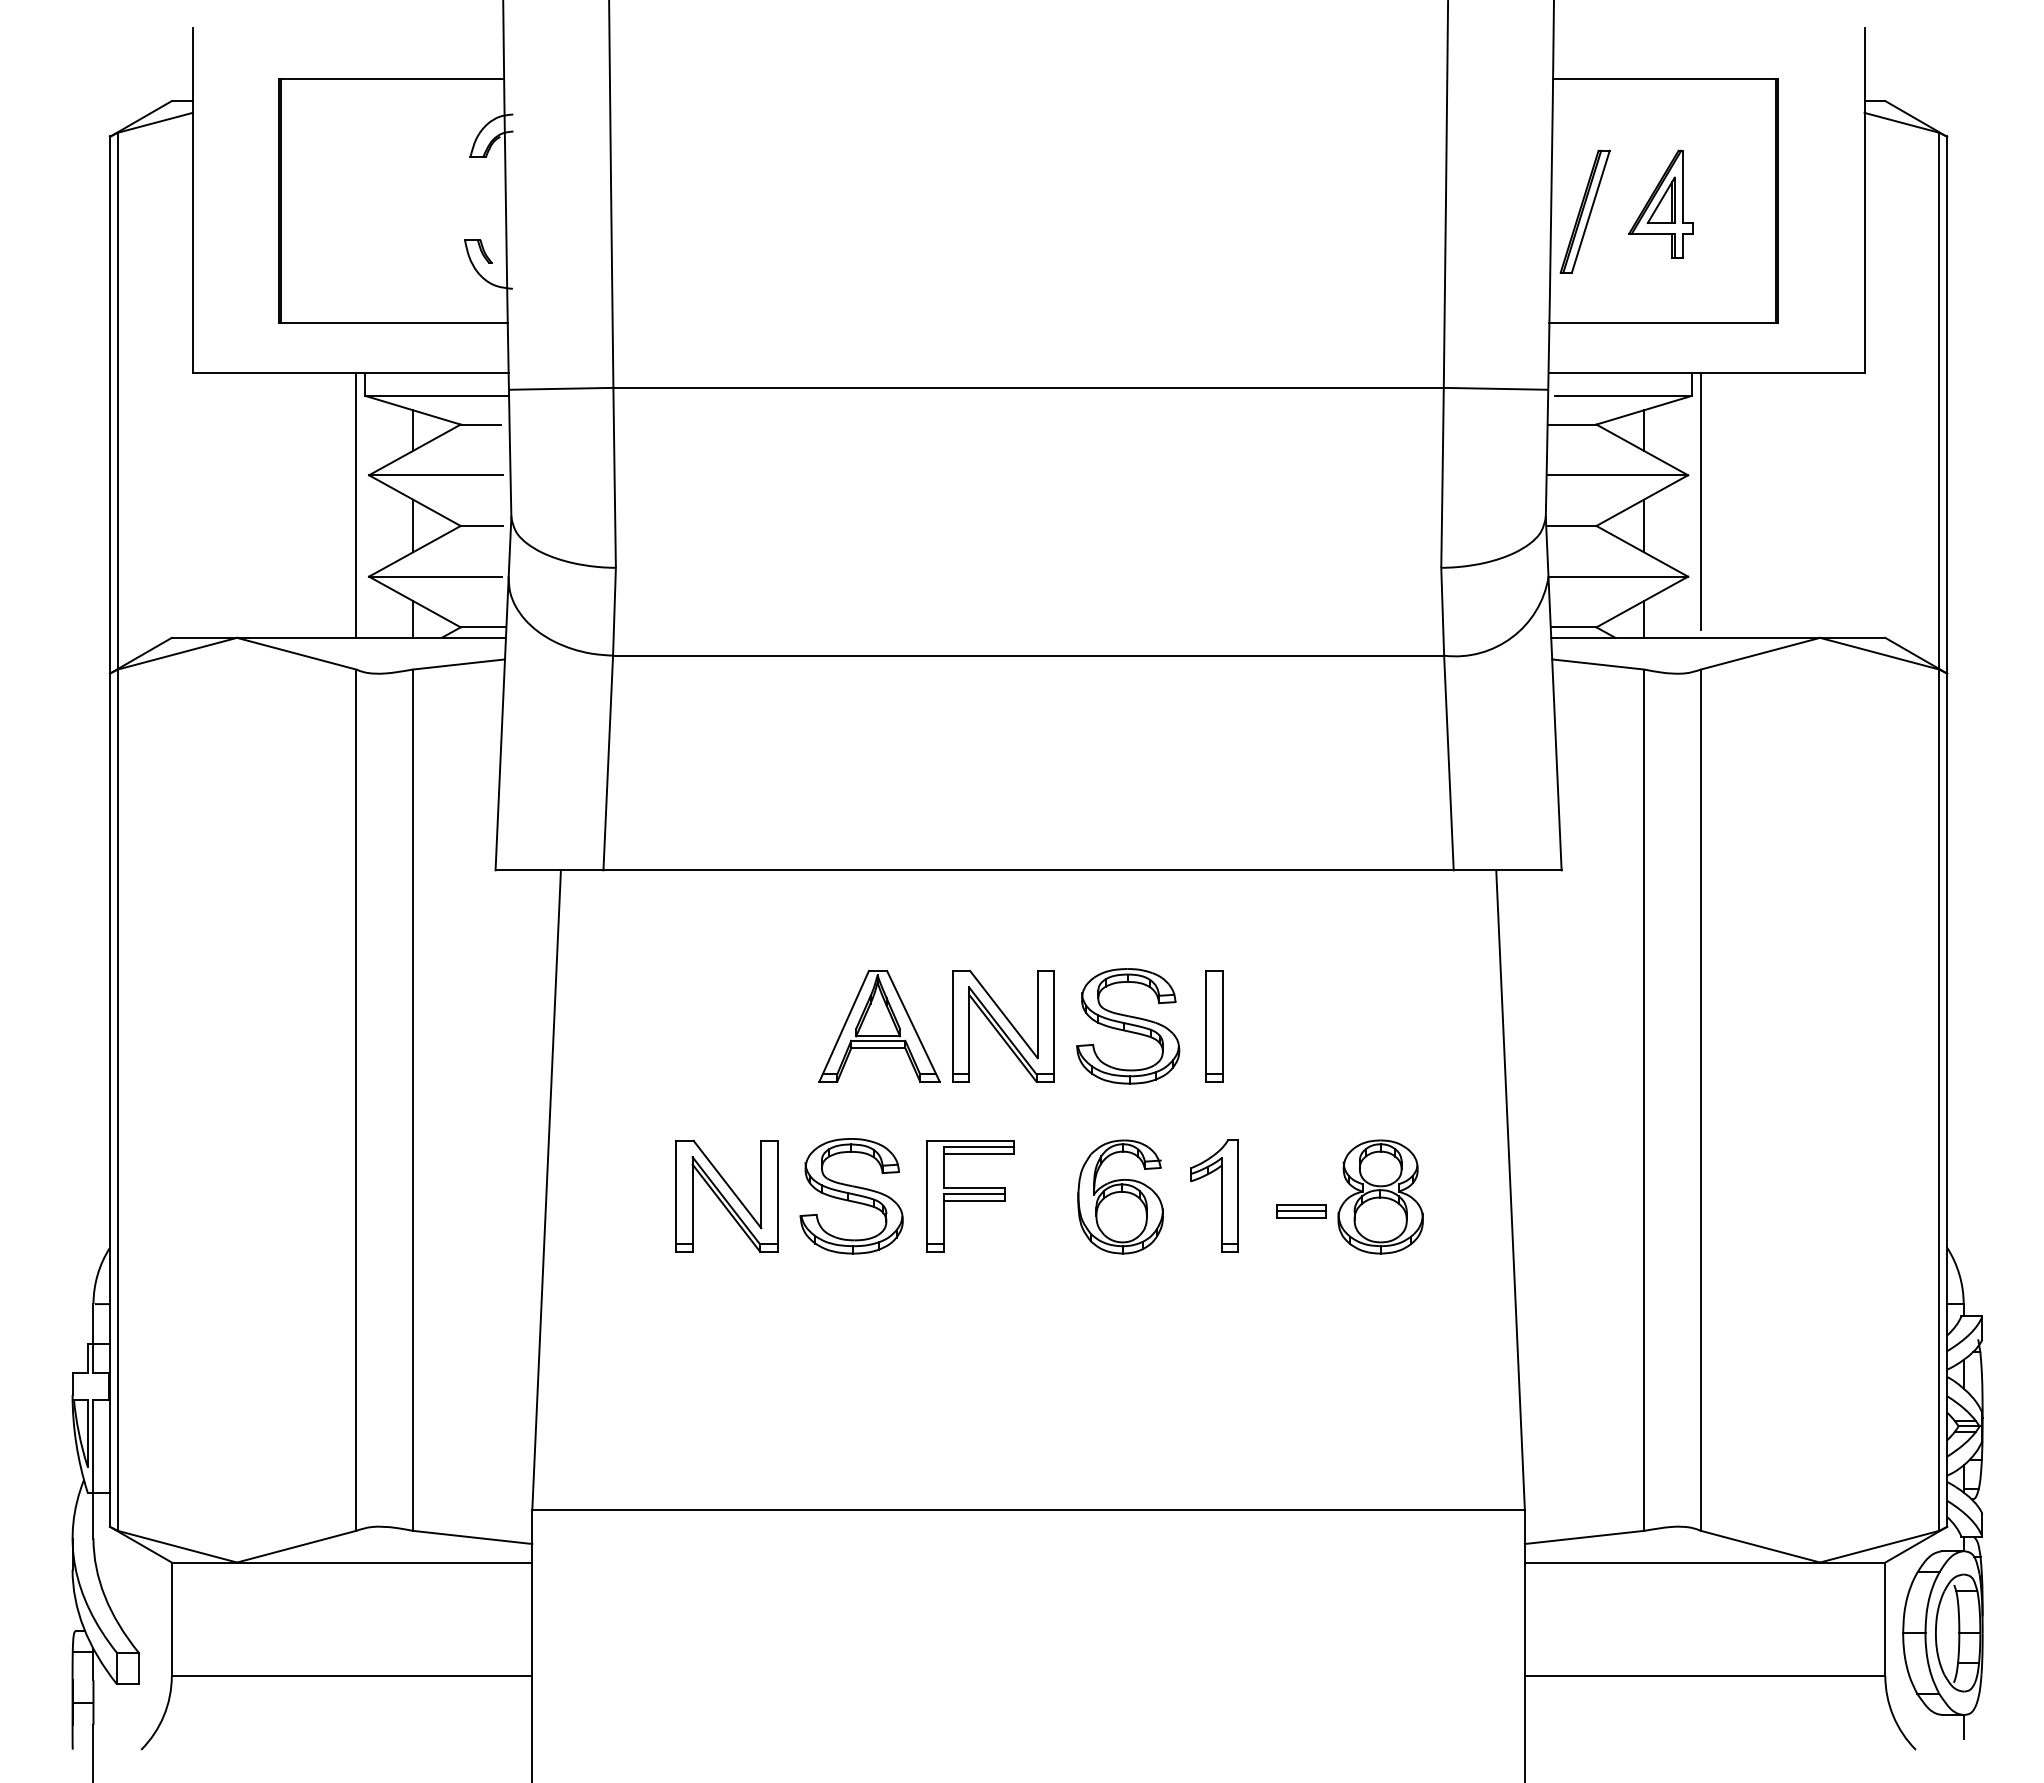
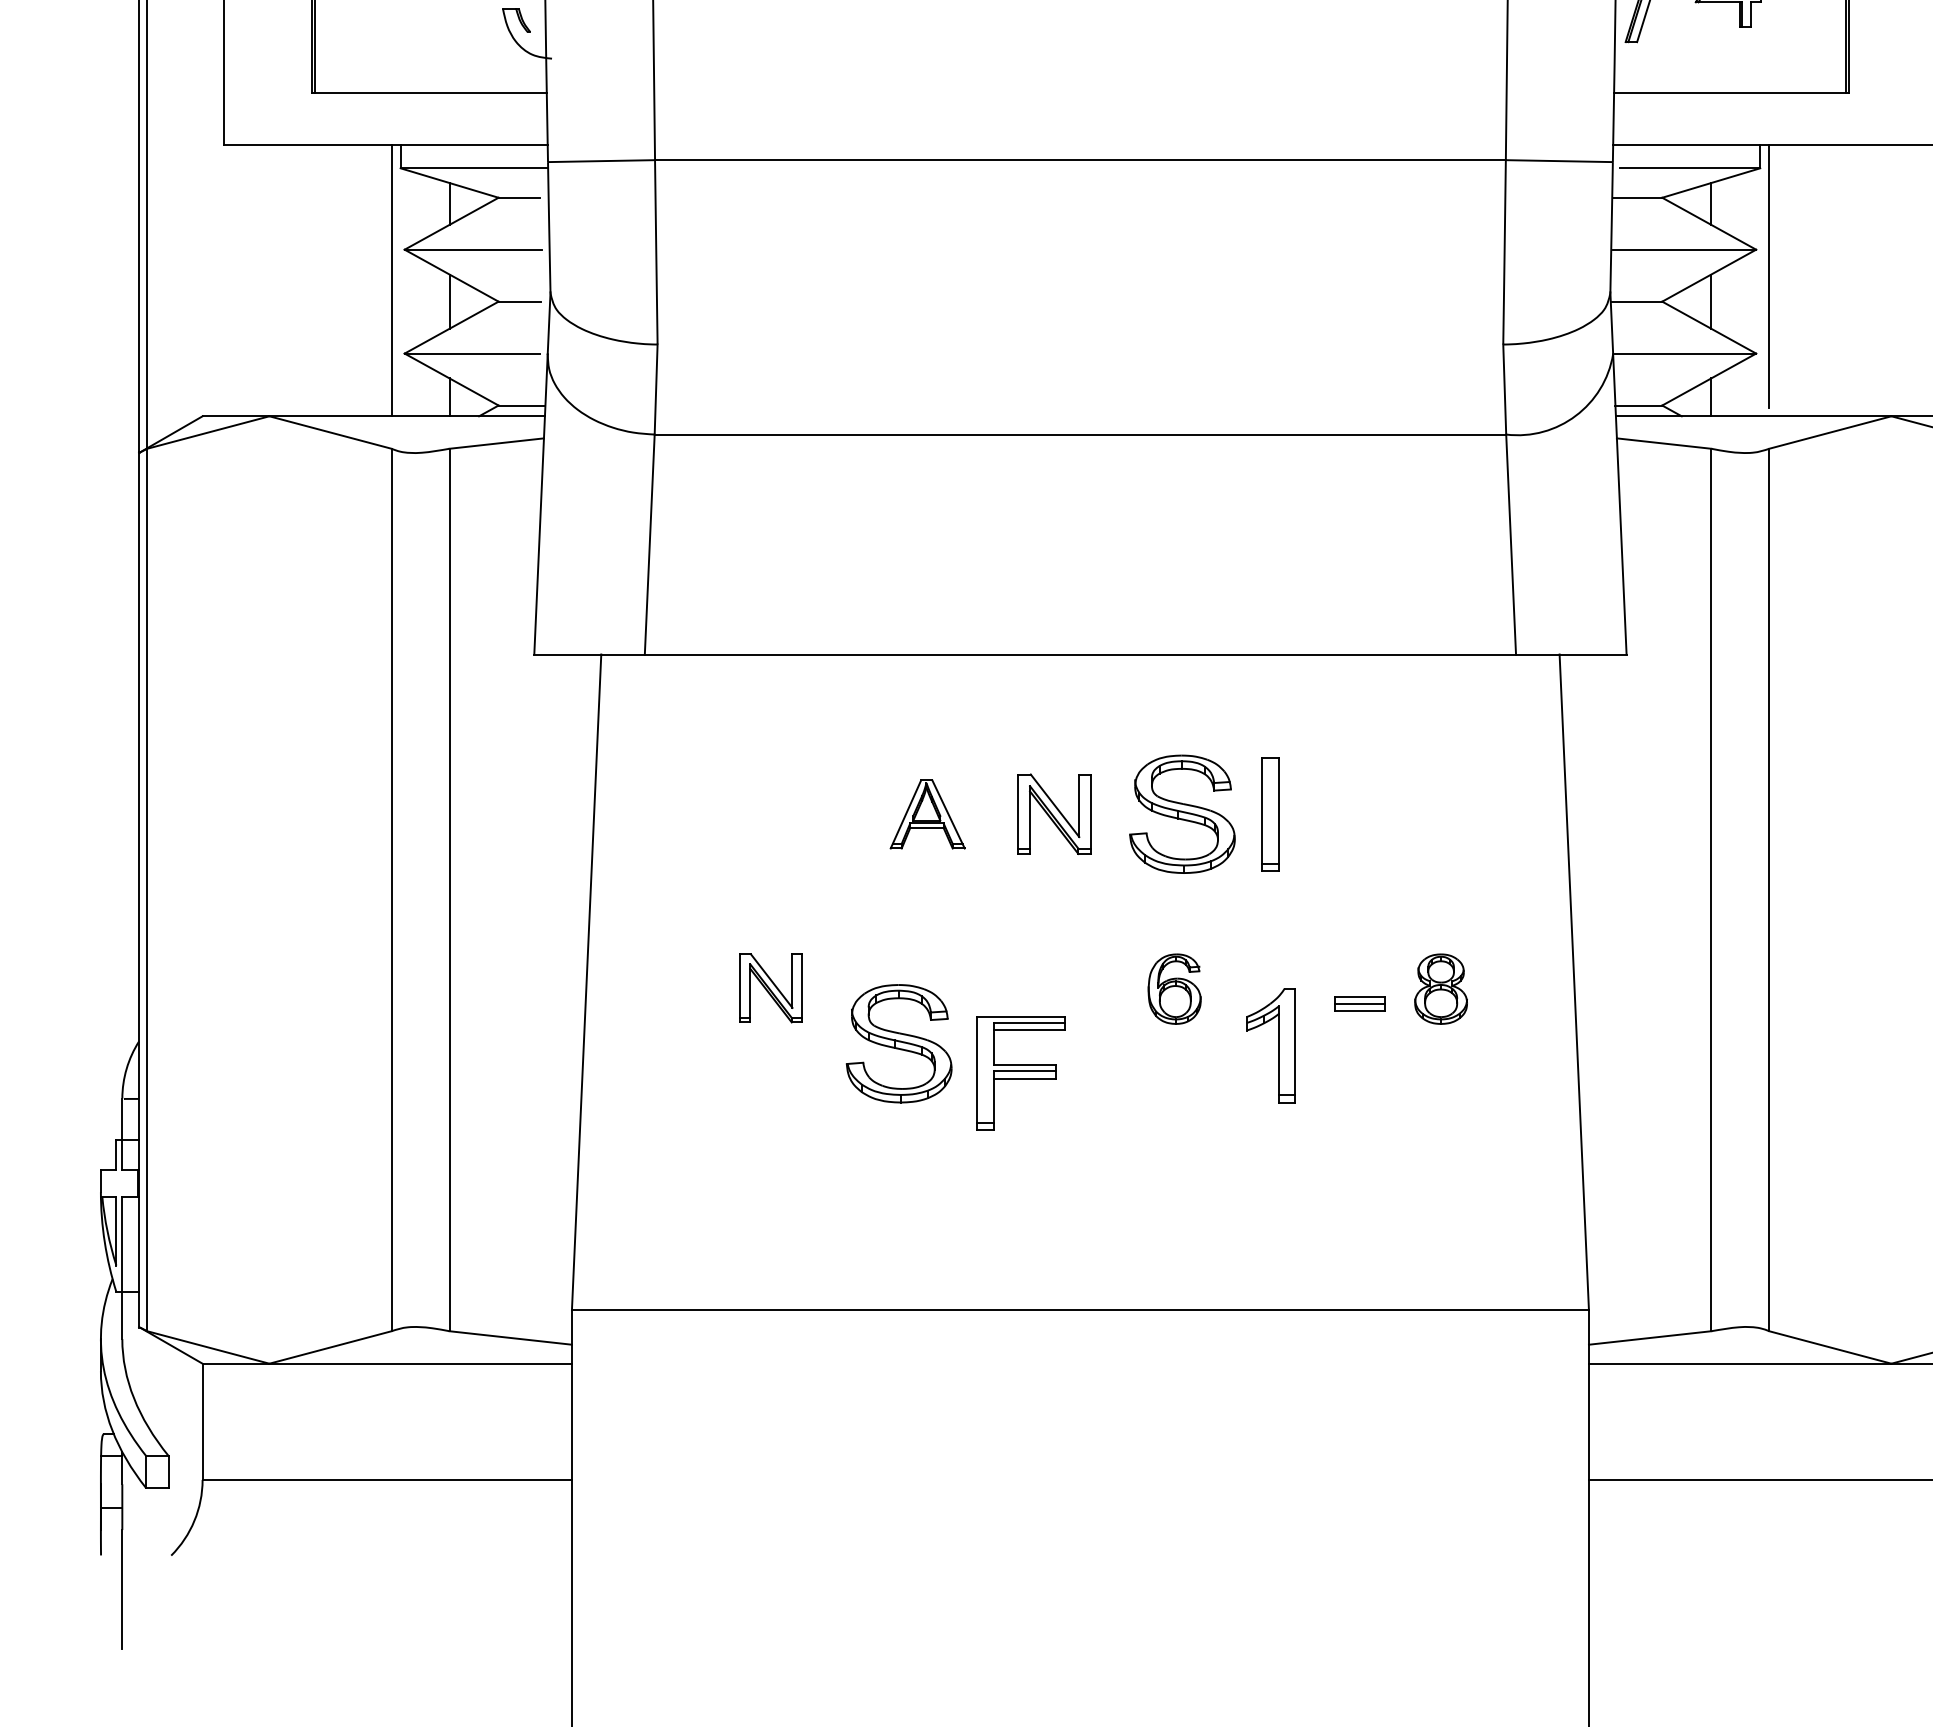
part: (1003, 1025) -> (1054, 813), size x0.7
part: (879, 1026) -> (927, 814), size x0.6
part: (726, 1195) -> (770, 987), size x0.6
part: (1221, 1195) -> (1278, 1045), moved
part: (851, 1196) -> (898, 1043), moved
part: (970, 1196) -> (1020, 1073), moved
part: (1120, 1196) -> (1174, 988), size x0.6
part: (1380, 1196) -> (1441, 988), size x0.6

